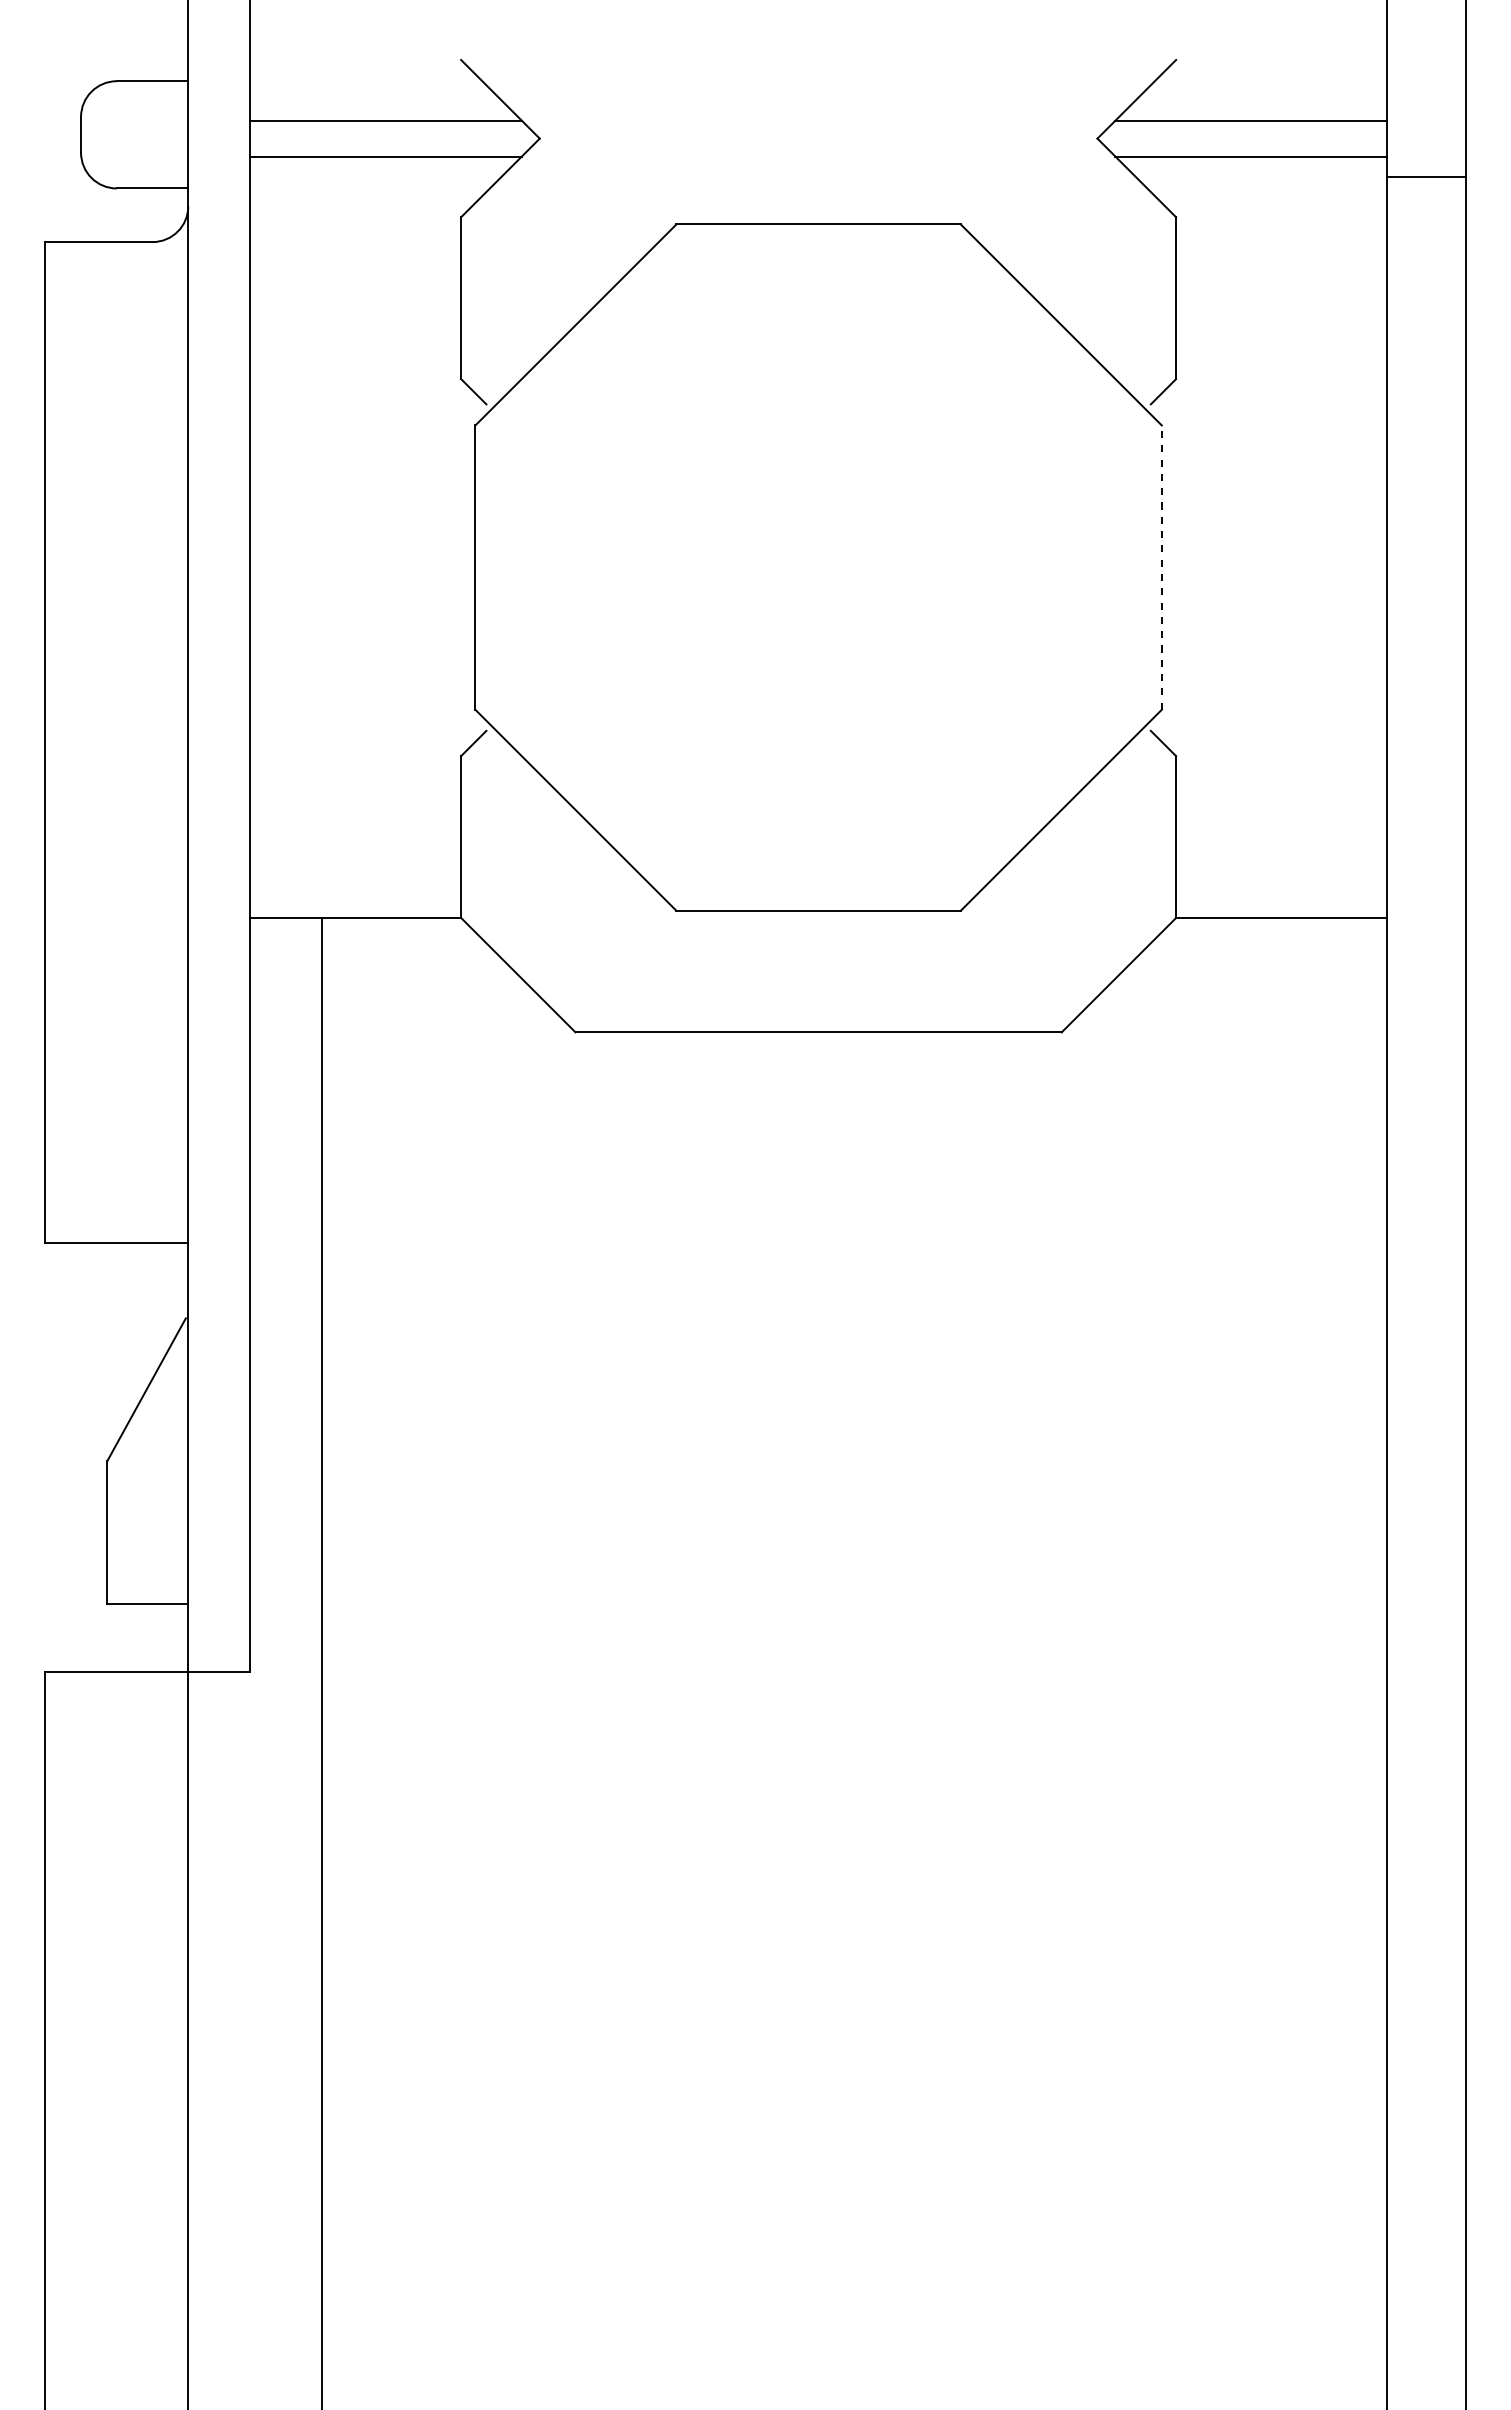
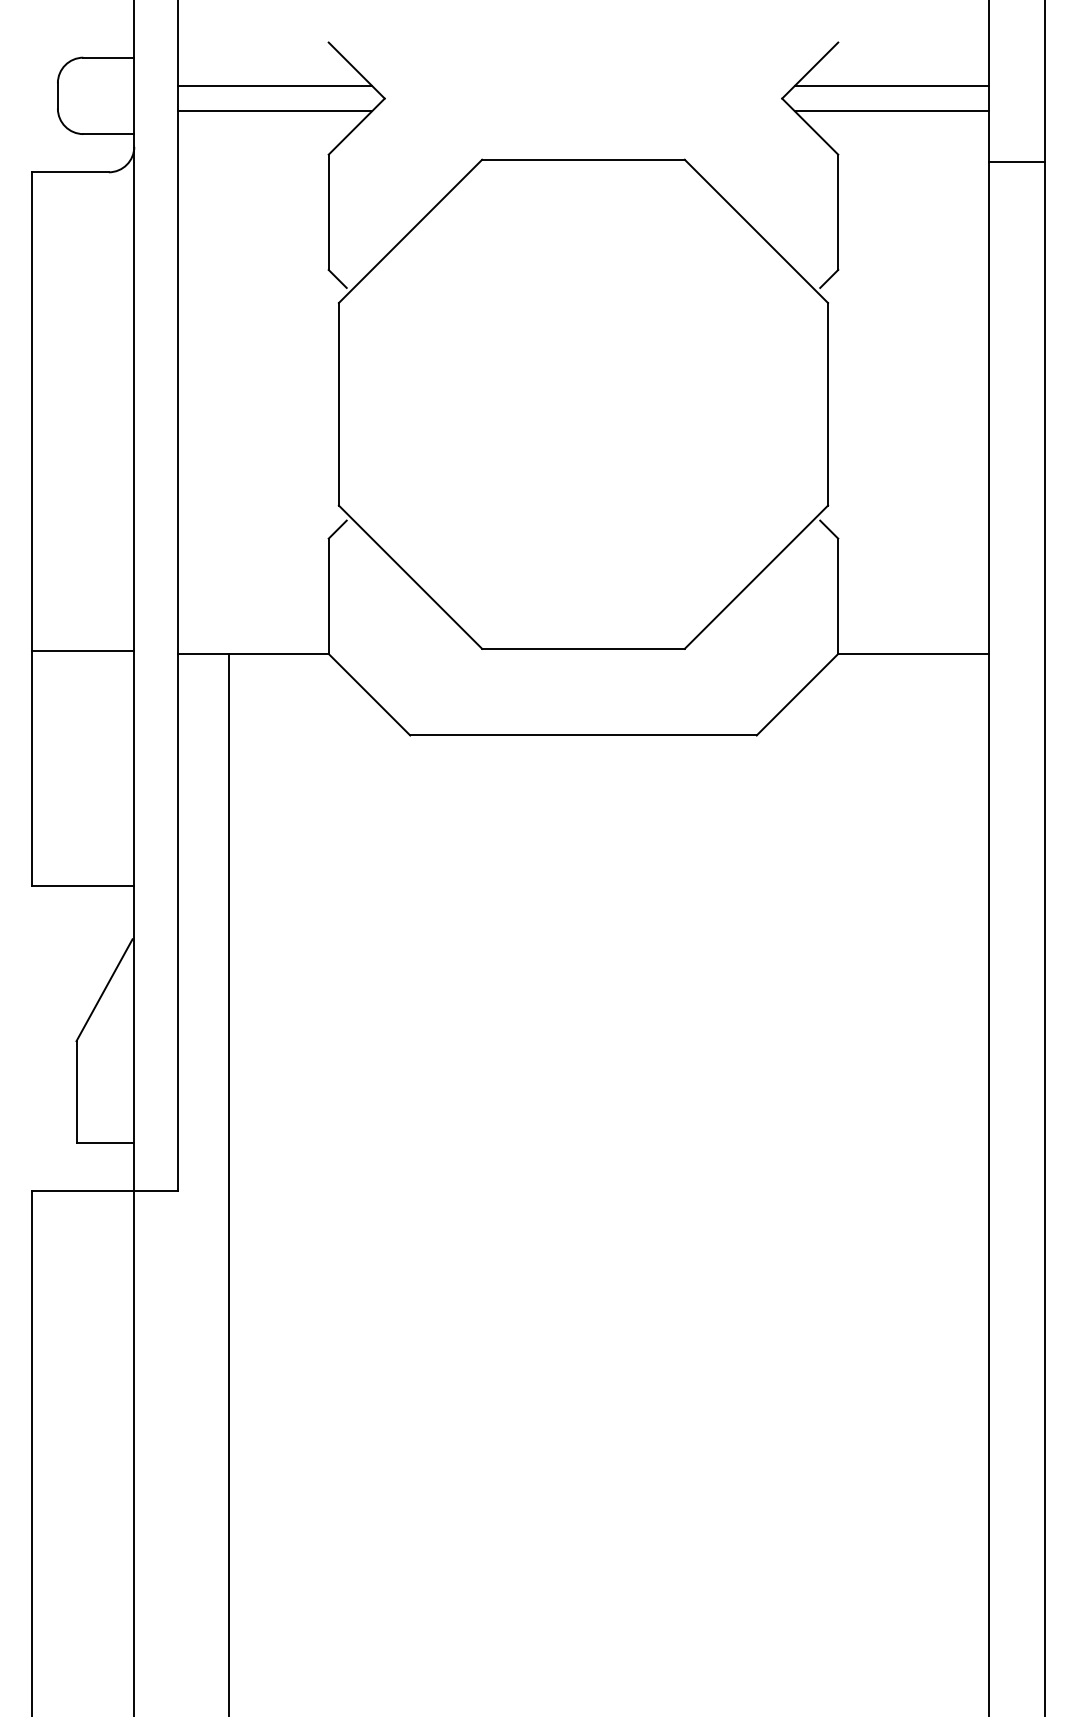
line: (1426, 177) -> (1016, 162), moved
line: (1161, 567) -> (827, 404), dashed -> solid
line: (116, 914) -> (83, 651), added

